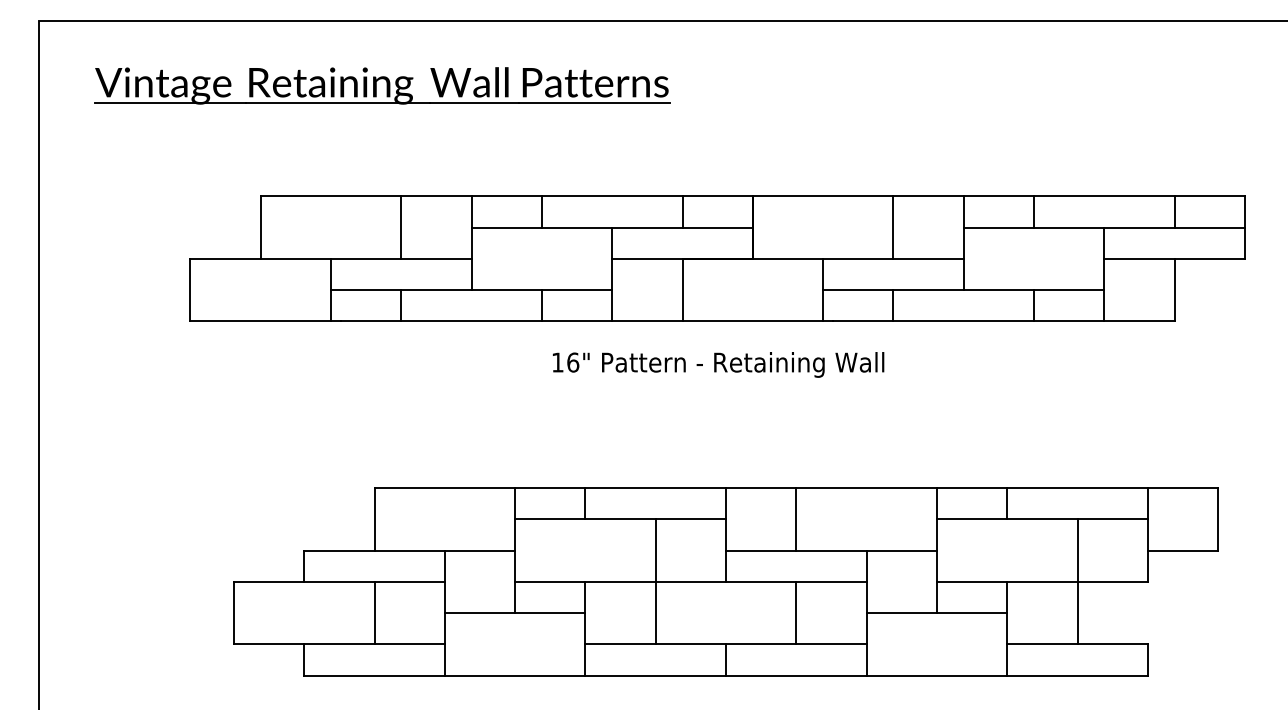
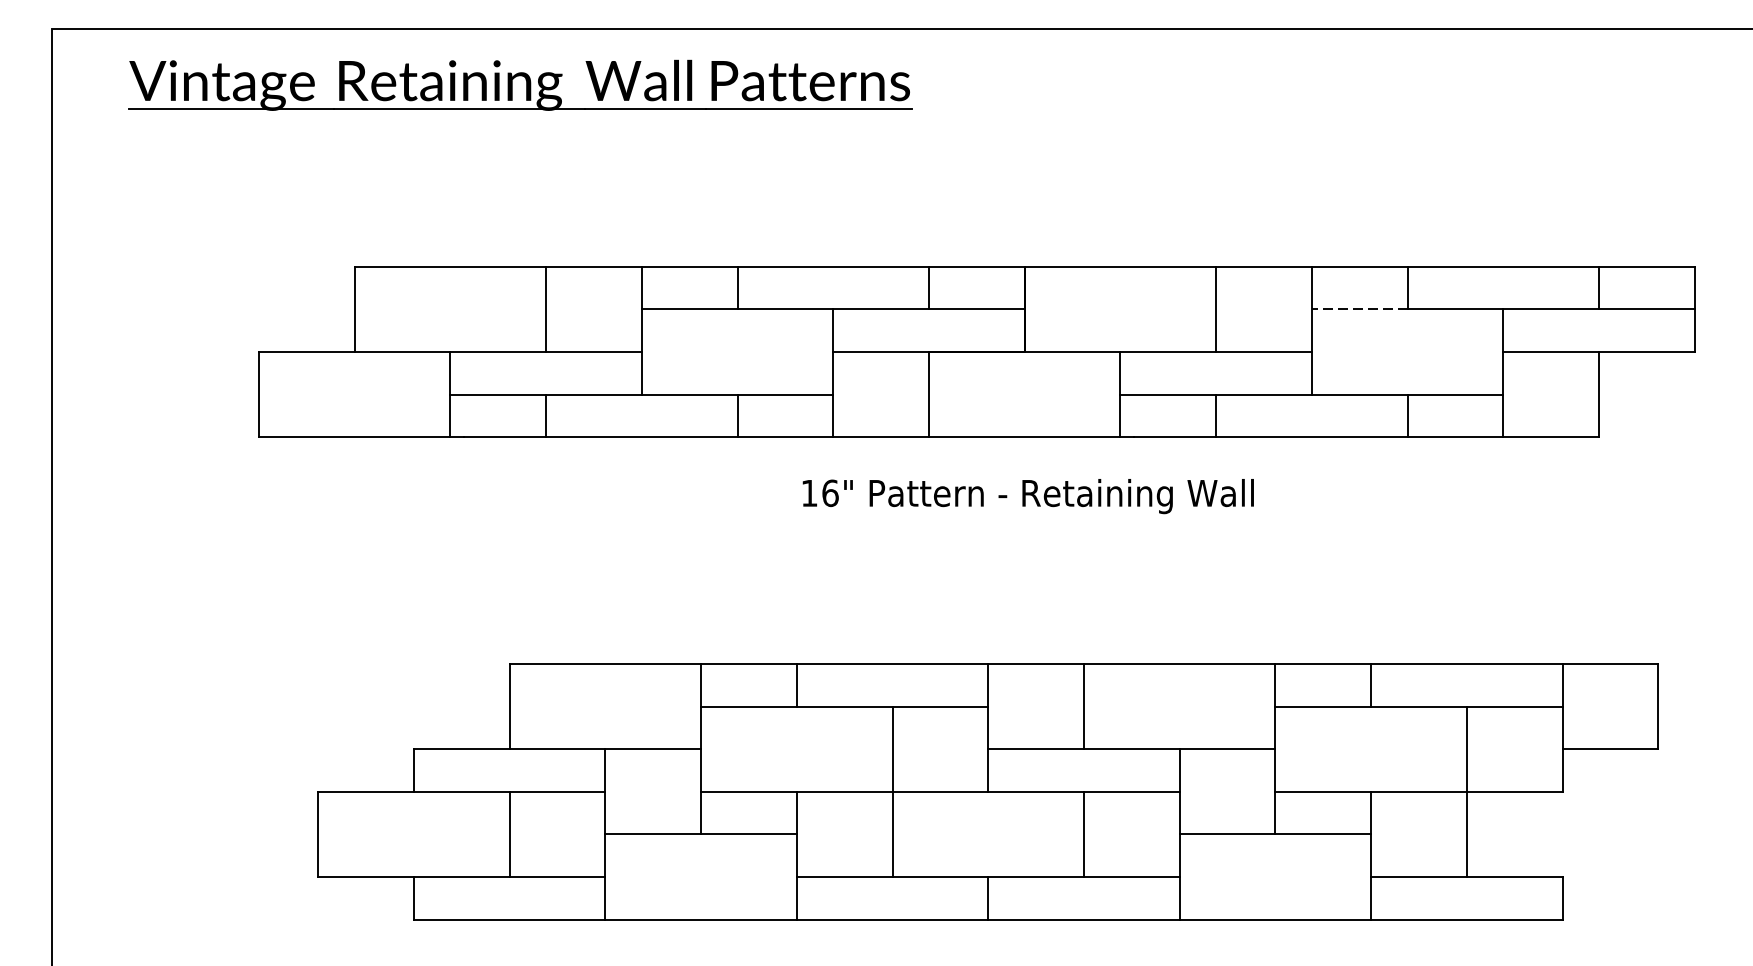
part: (382, 85) -> (520, 84), moved
line: (998, 227) -> (1359, 309), solid -> dashed
text: (718, 364) -> (1028, 495), moved

